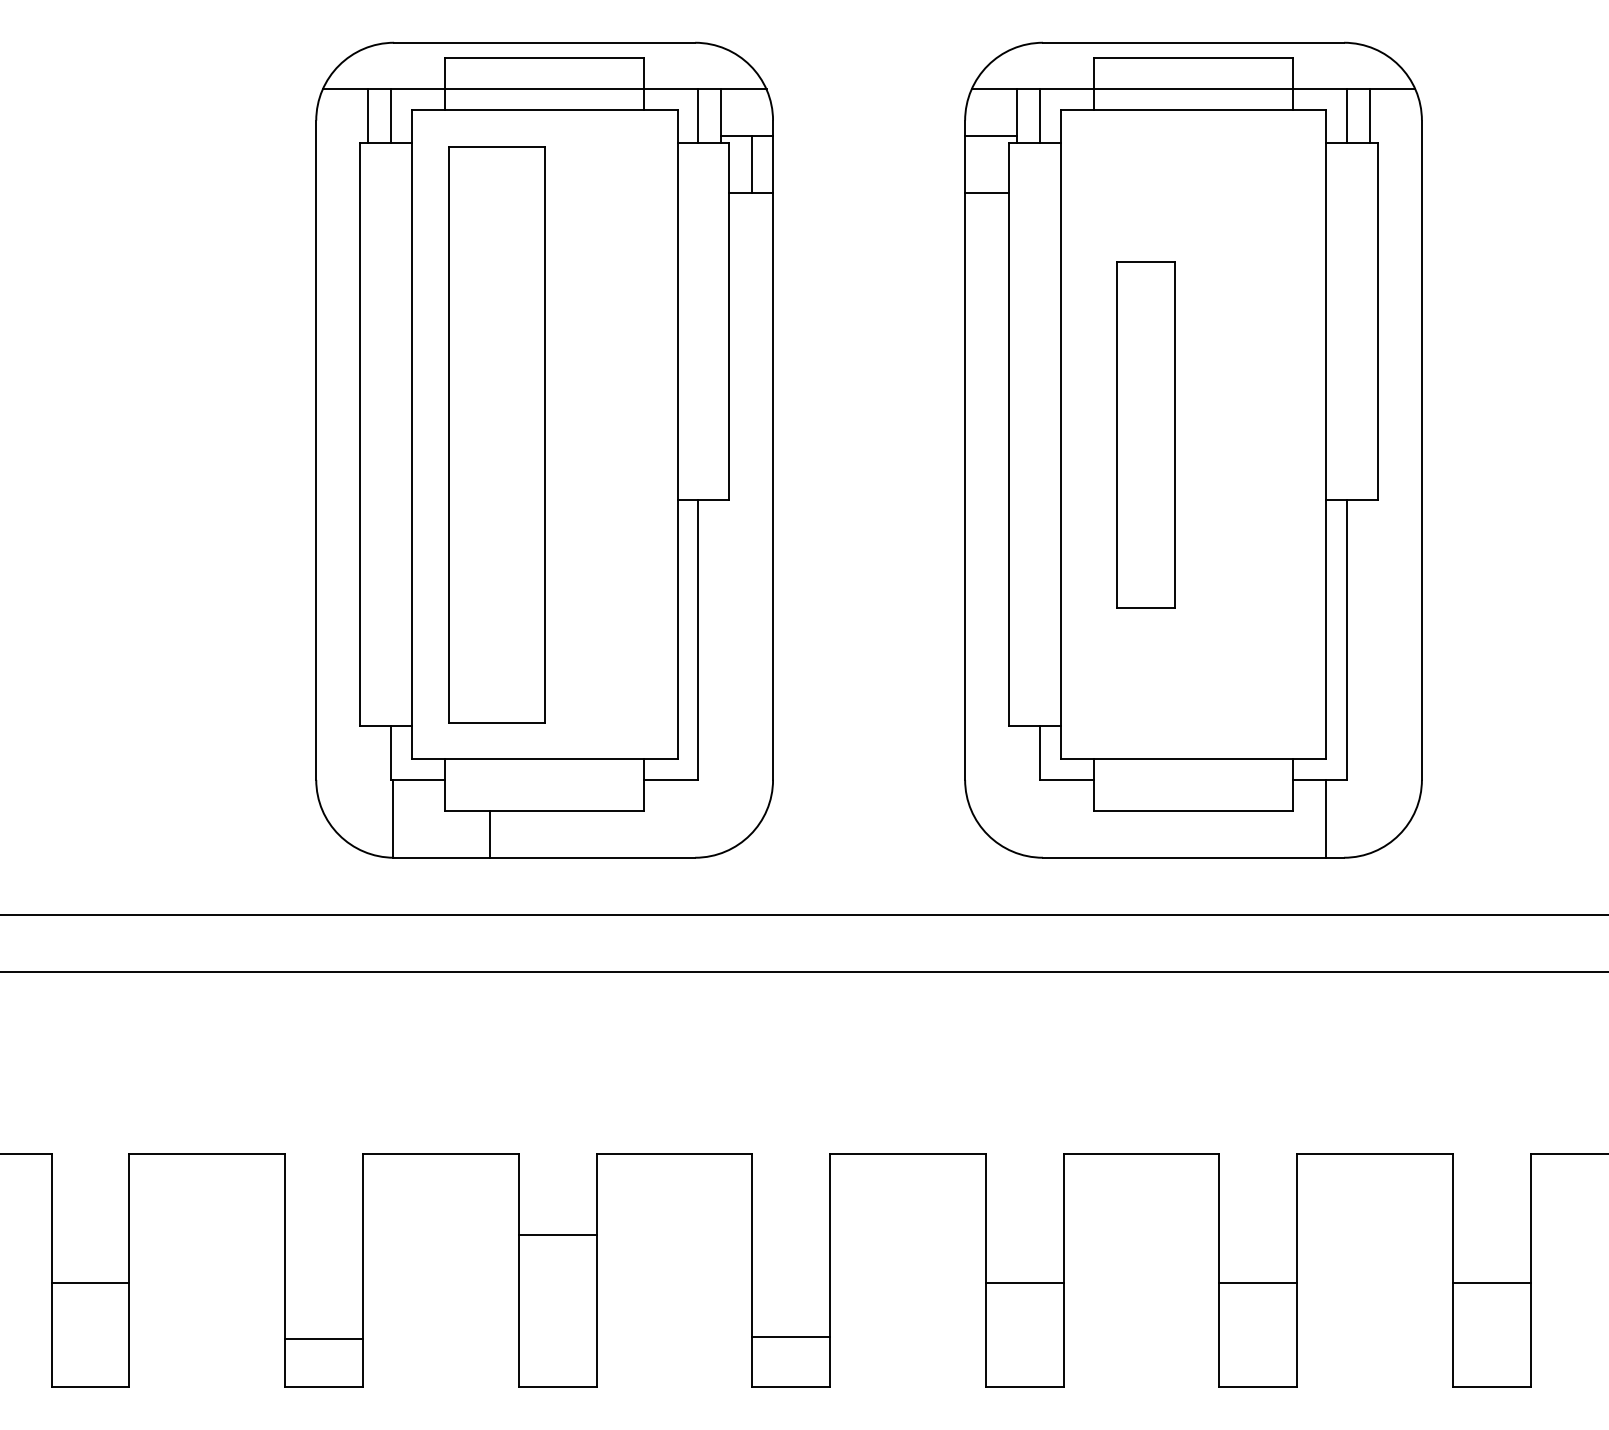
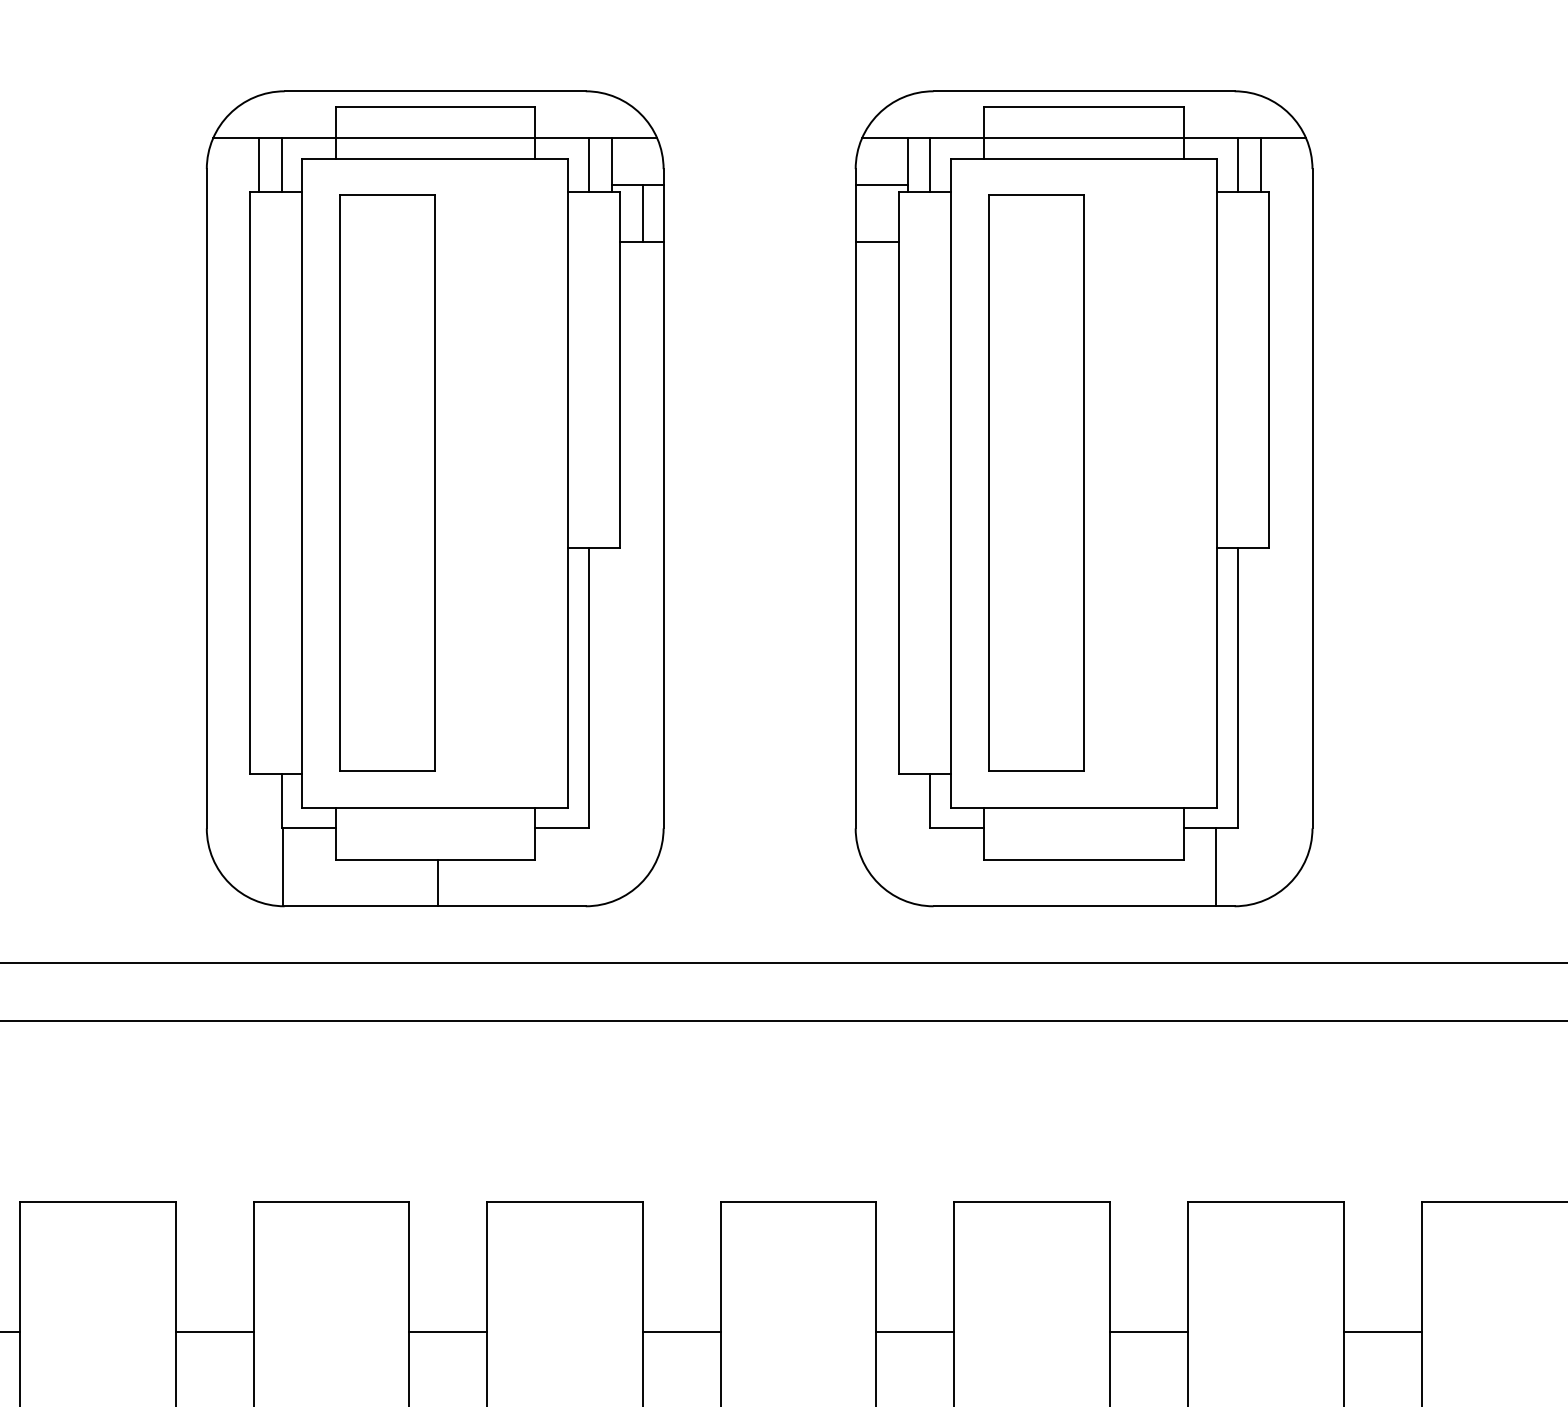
part: (1145, 434) -> (1036, 483), size x1.67
line: (490, 834) -> (438, 883), moved
line: (557, 1235) -> (448, 1332), moved
line: (791, 1337) -> (682, 1332), moved
line: (323, 1339) -> (214, 1332), moved

